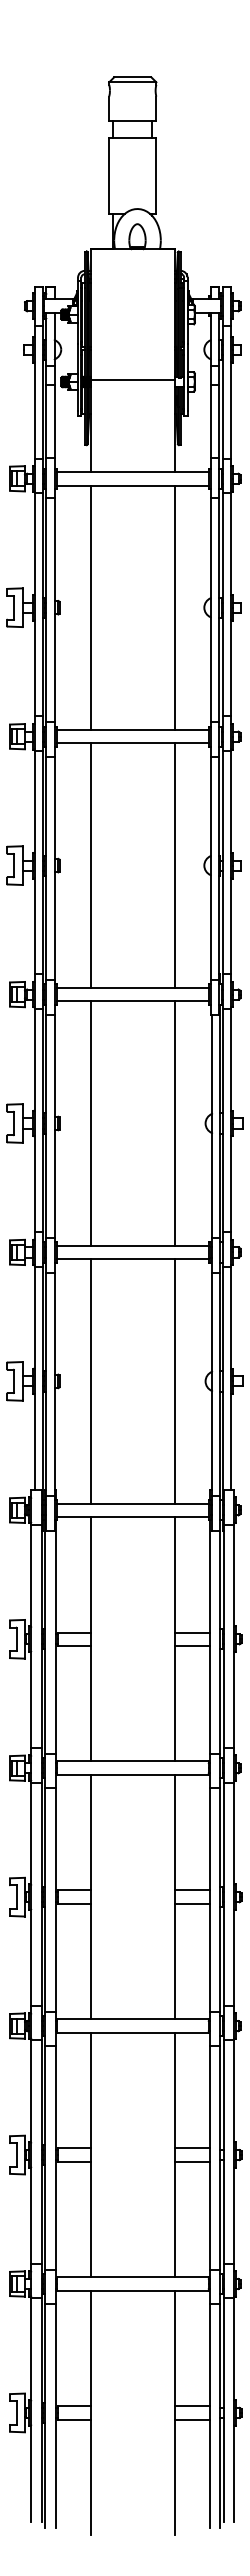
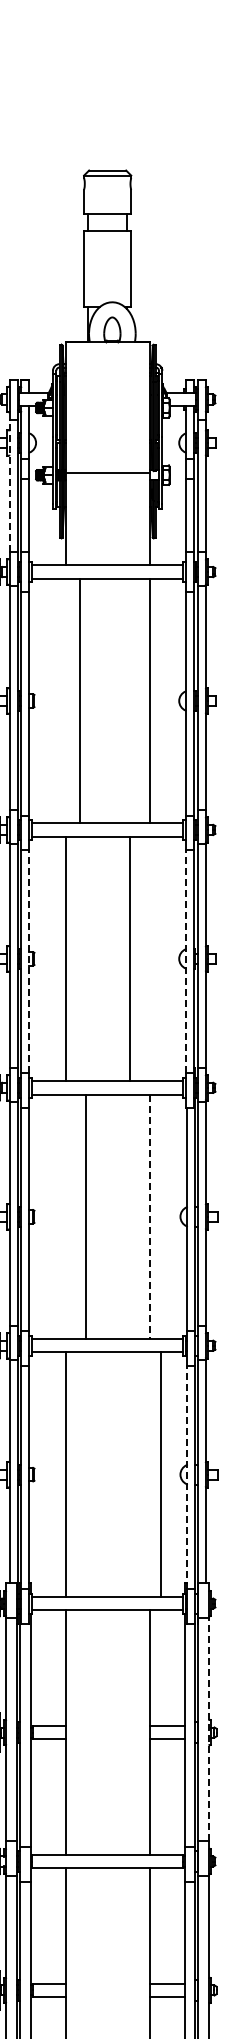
line: (34, 391) -> (9, 484), solid -> dashed
line: (90, 607) -> (79, 700), moved
line: (174, 865) -> (129, 958), moved
line: (54, 868) -> (29, 961), solid -> dashed
line: (211, 868) -> (186, 961), solid -> dashed
line: (90, 1123) -> (85, 1216), moved
line: (174, 1124) -> (149, 1217), solid -> dashed
line: (174, 1381) -> (160, 1474), moved
line: (212, 1384) -> (187, 1477), solid -> dashed
line: (234, 1636) -> (209, 1729), solid -> dashed

